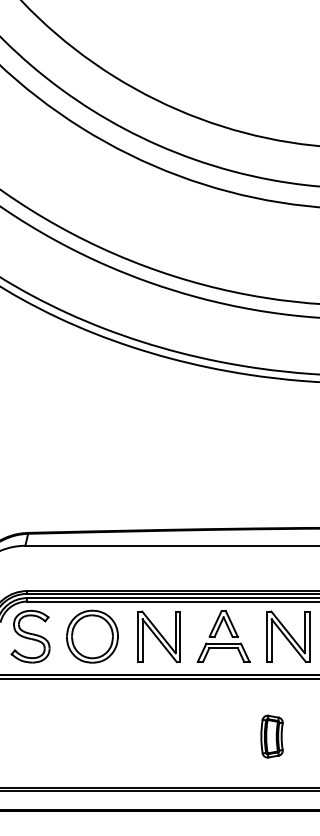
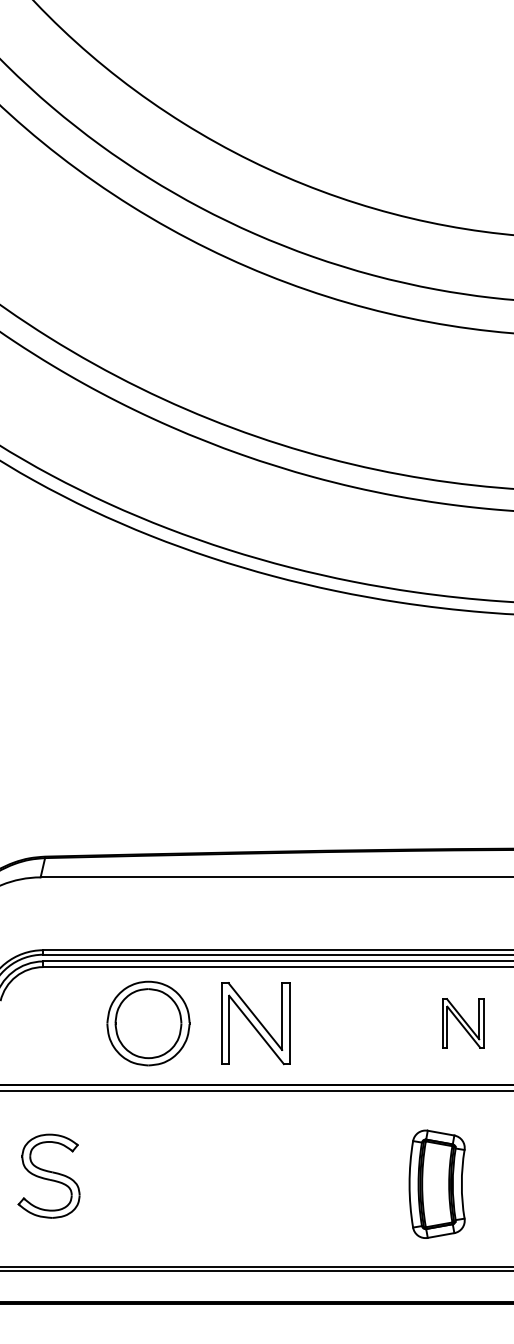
part: (217, 633) -> (349, 1018), removed
part: (30, 636) -> (48, 1175), moved
part: (288, 636) -> (463, 1023), size x0.6
part: (271, 736) -> (436, 1183), size x1.6

